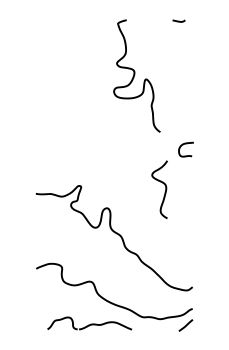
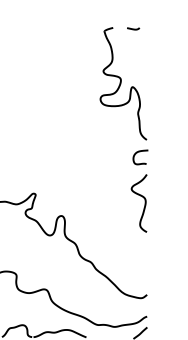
part: (136, 75) -> (122, 83), moved
curve: (164, 192) -> (143, 206), moved

